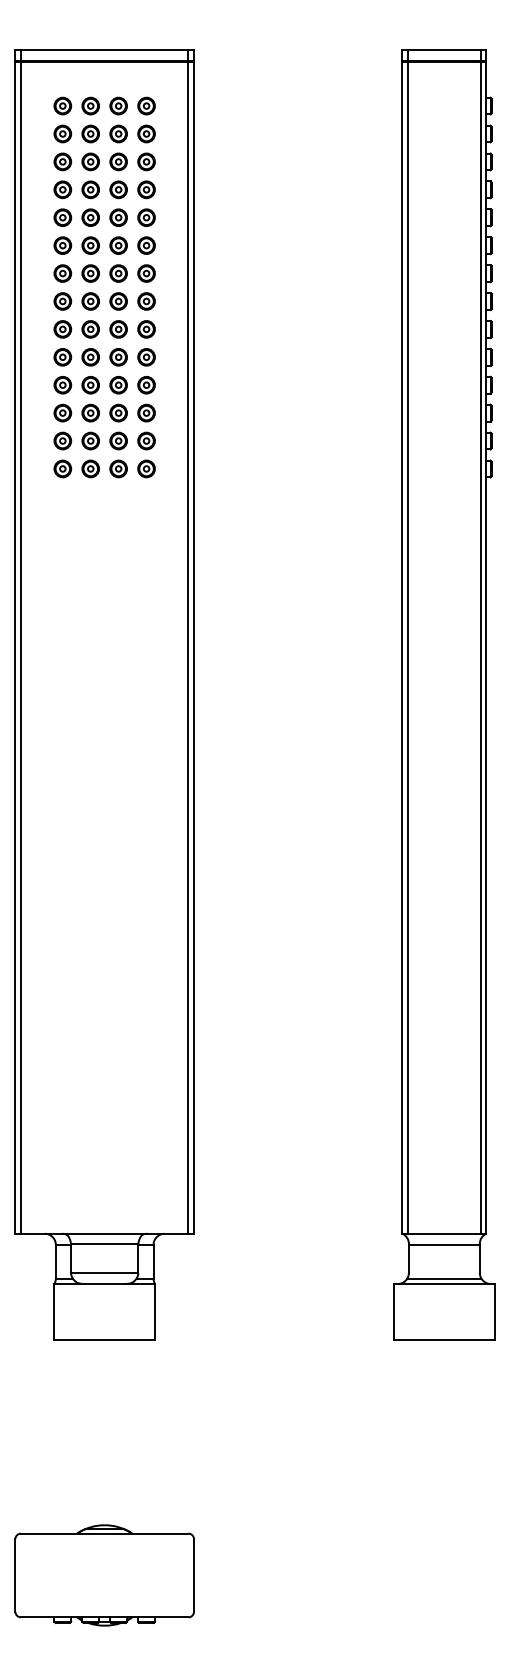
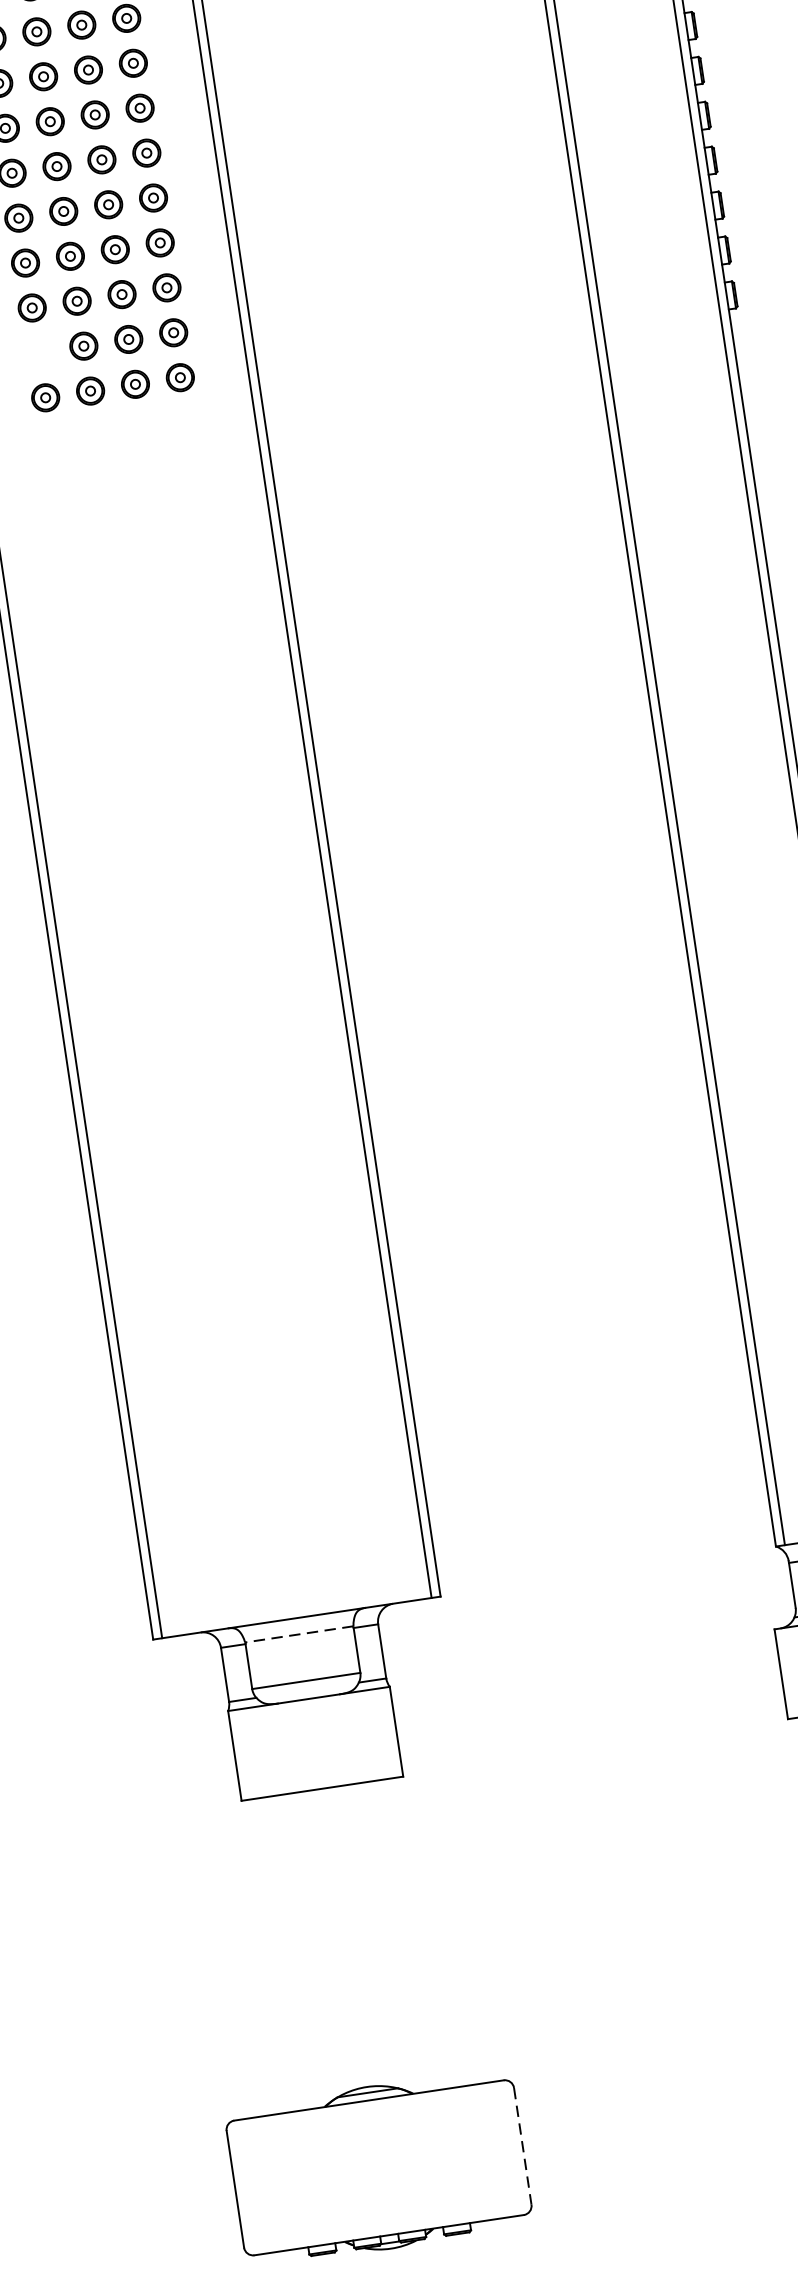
part: (62, 440) -> (38, 352), removed
line: (104, 1243) -> (298, 1633), solid -> dashed
line: (194, 1575) -> (523, 2146), solid -> dashed

